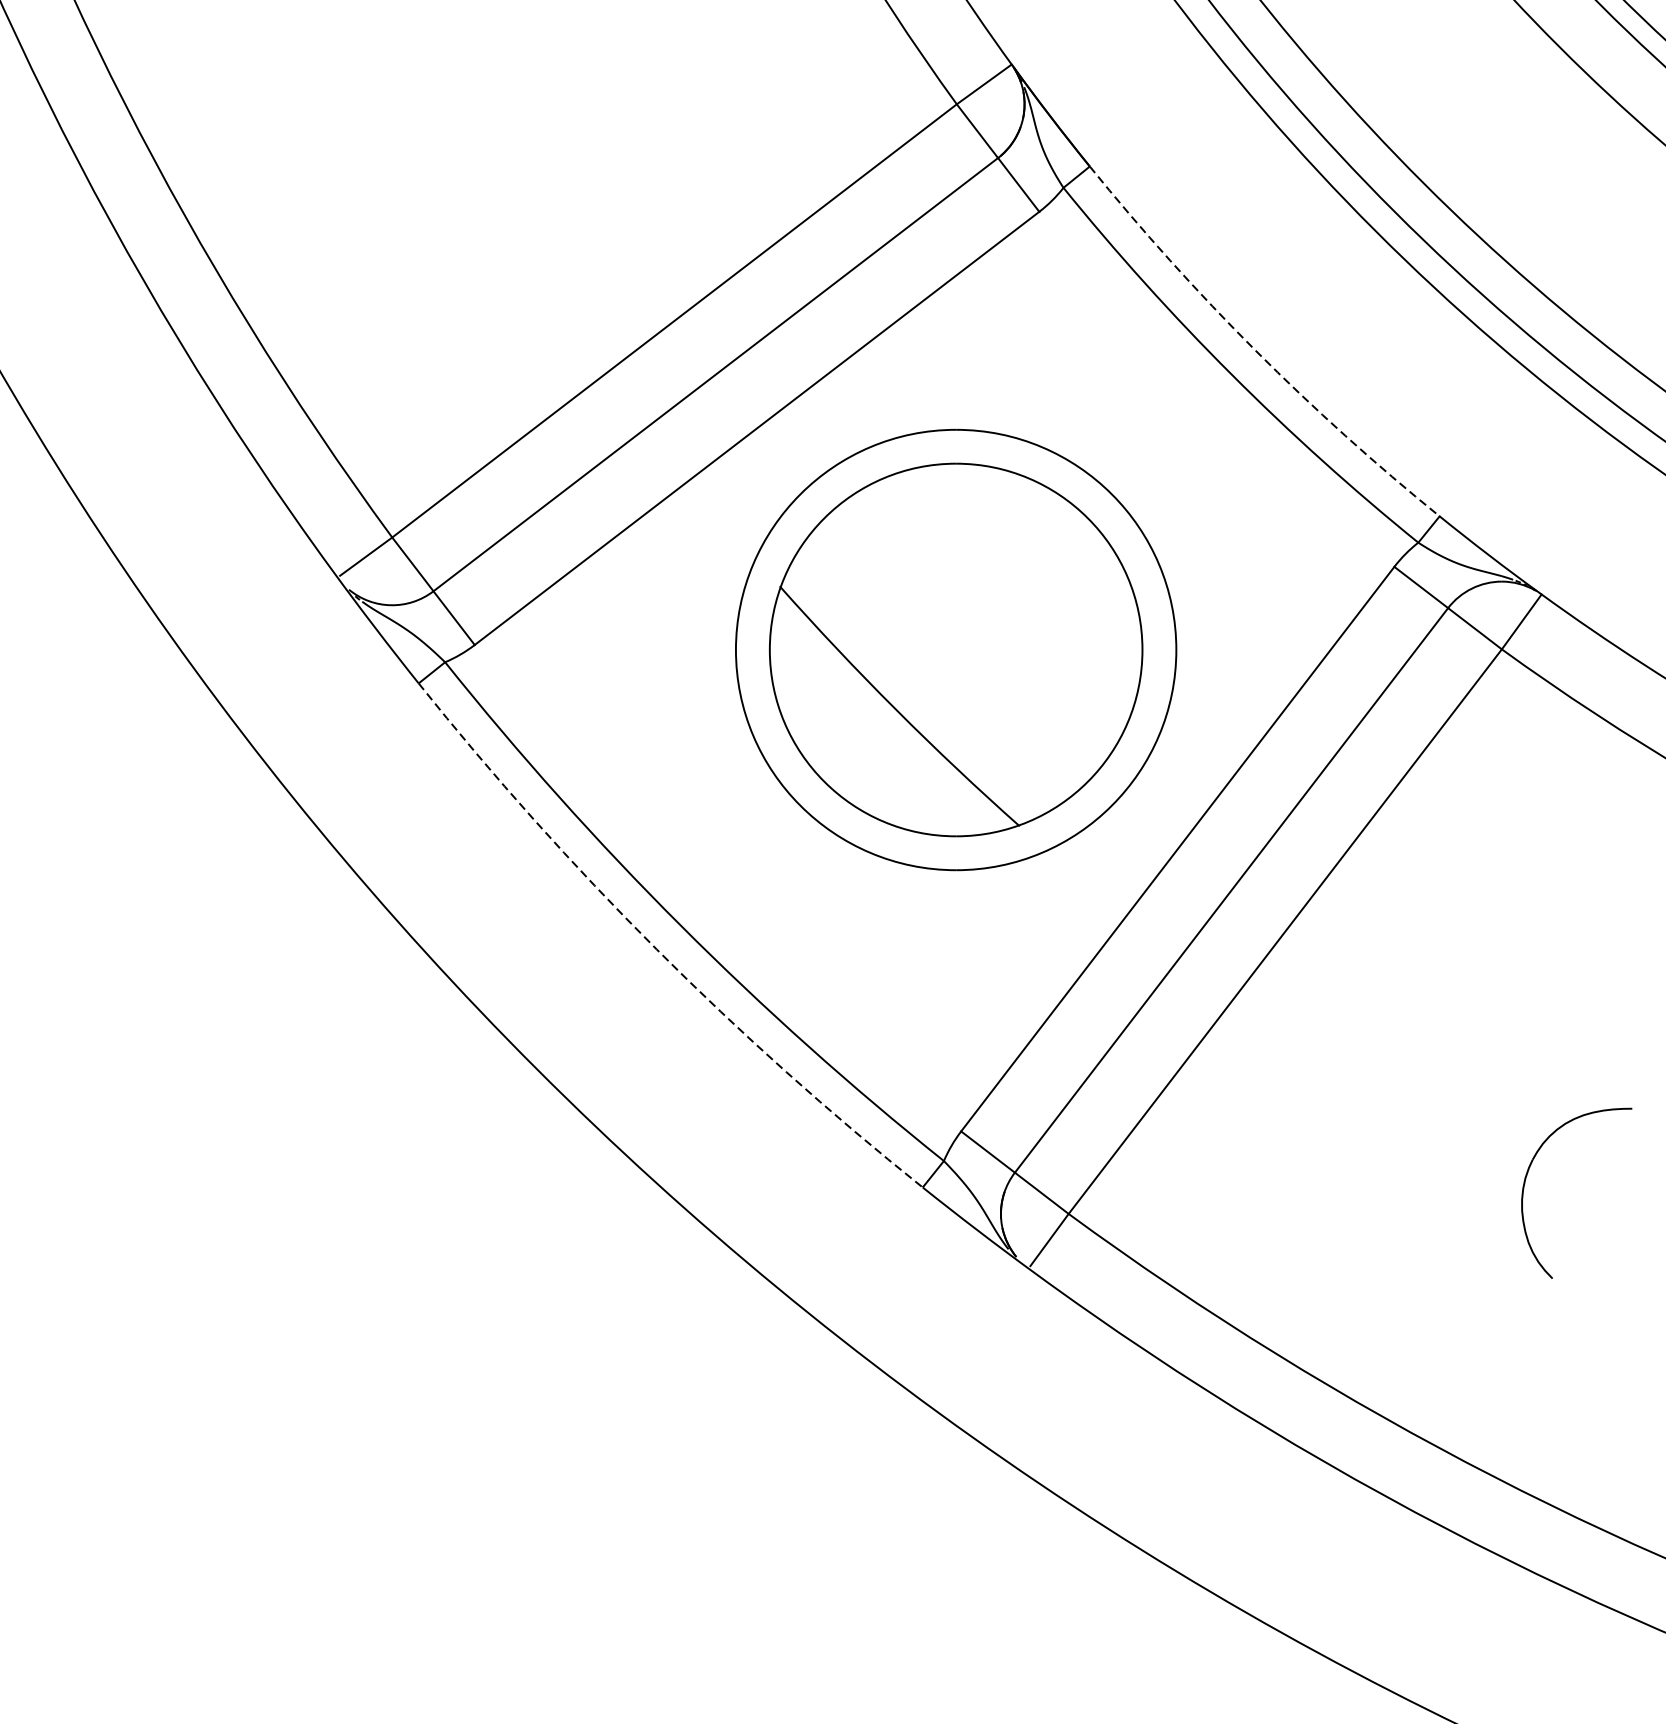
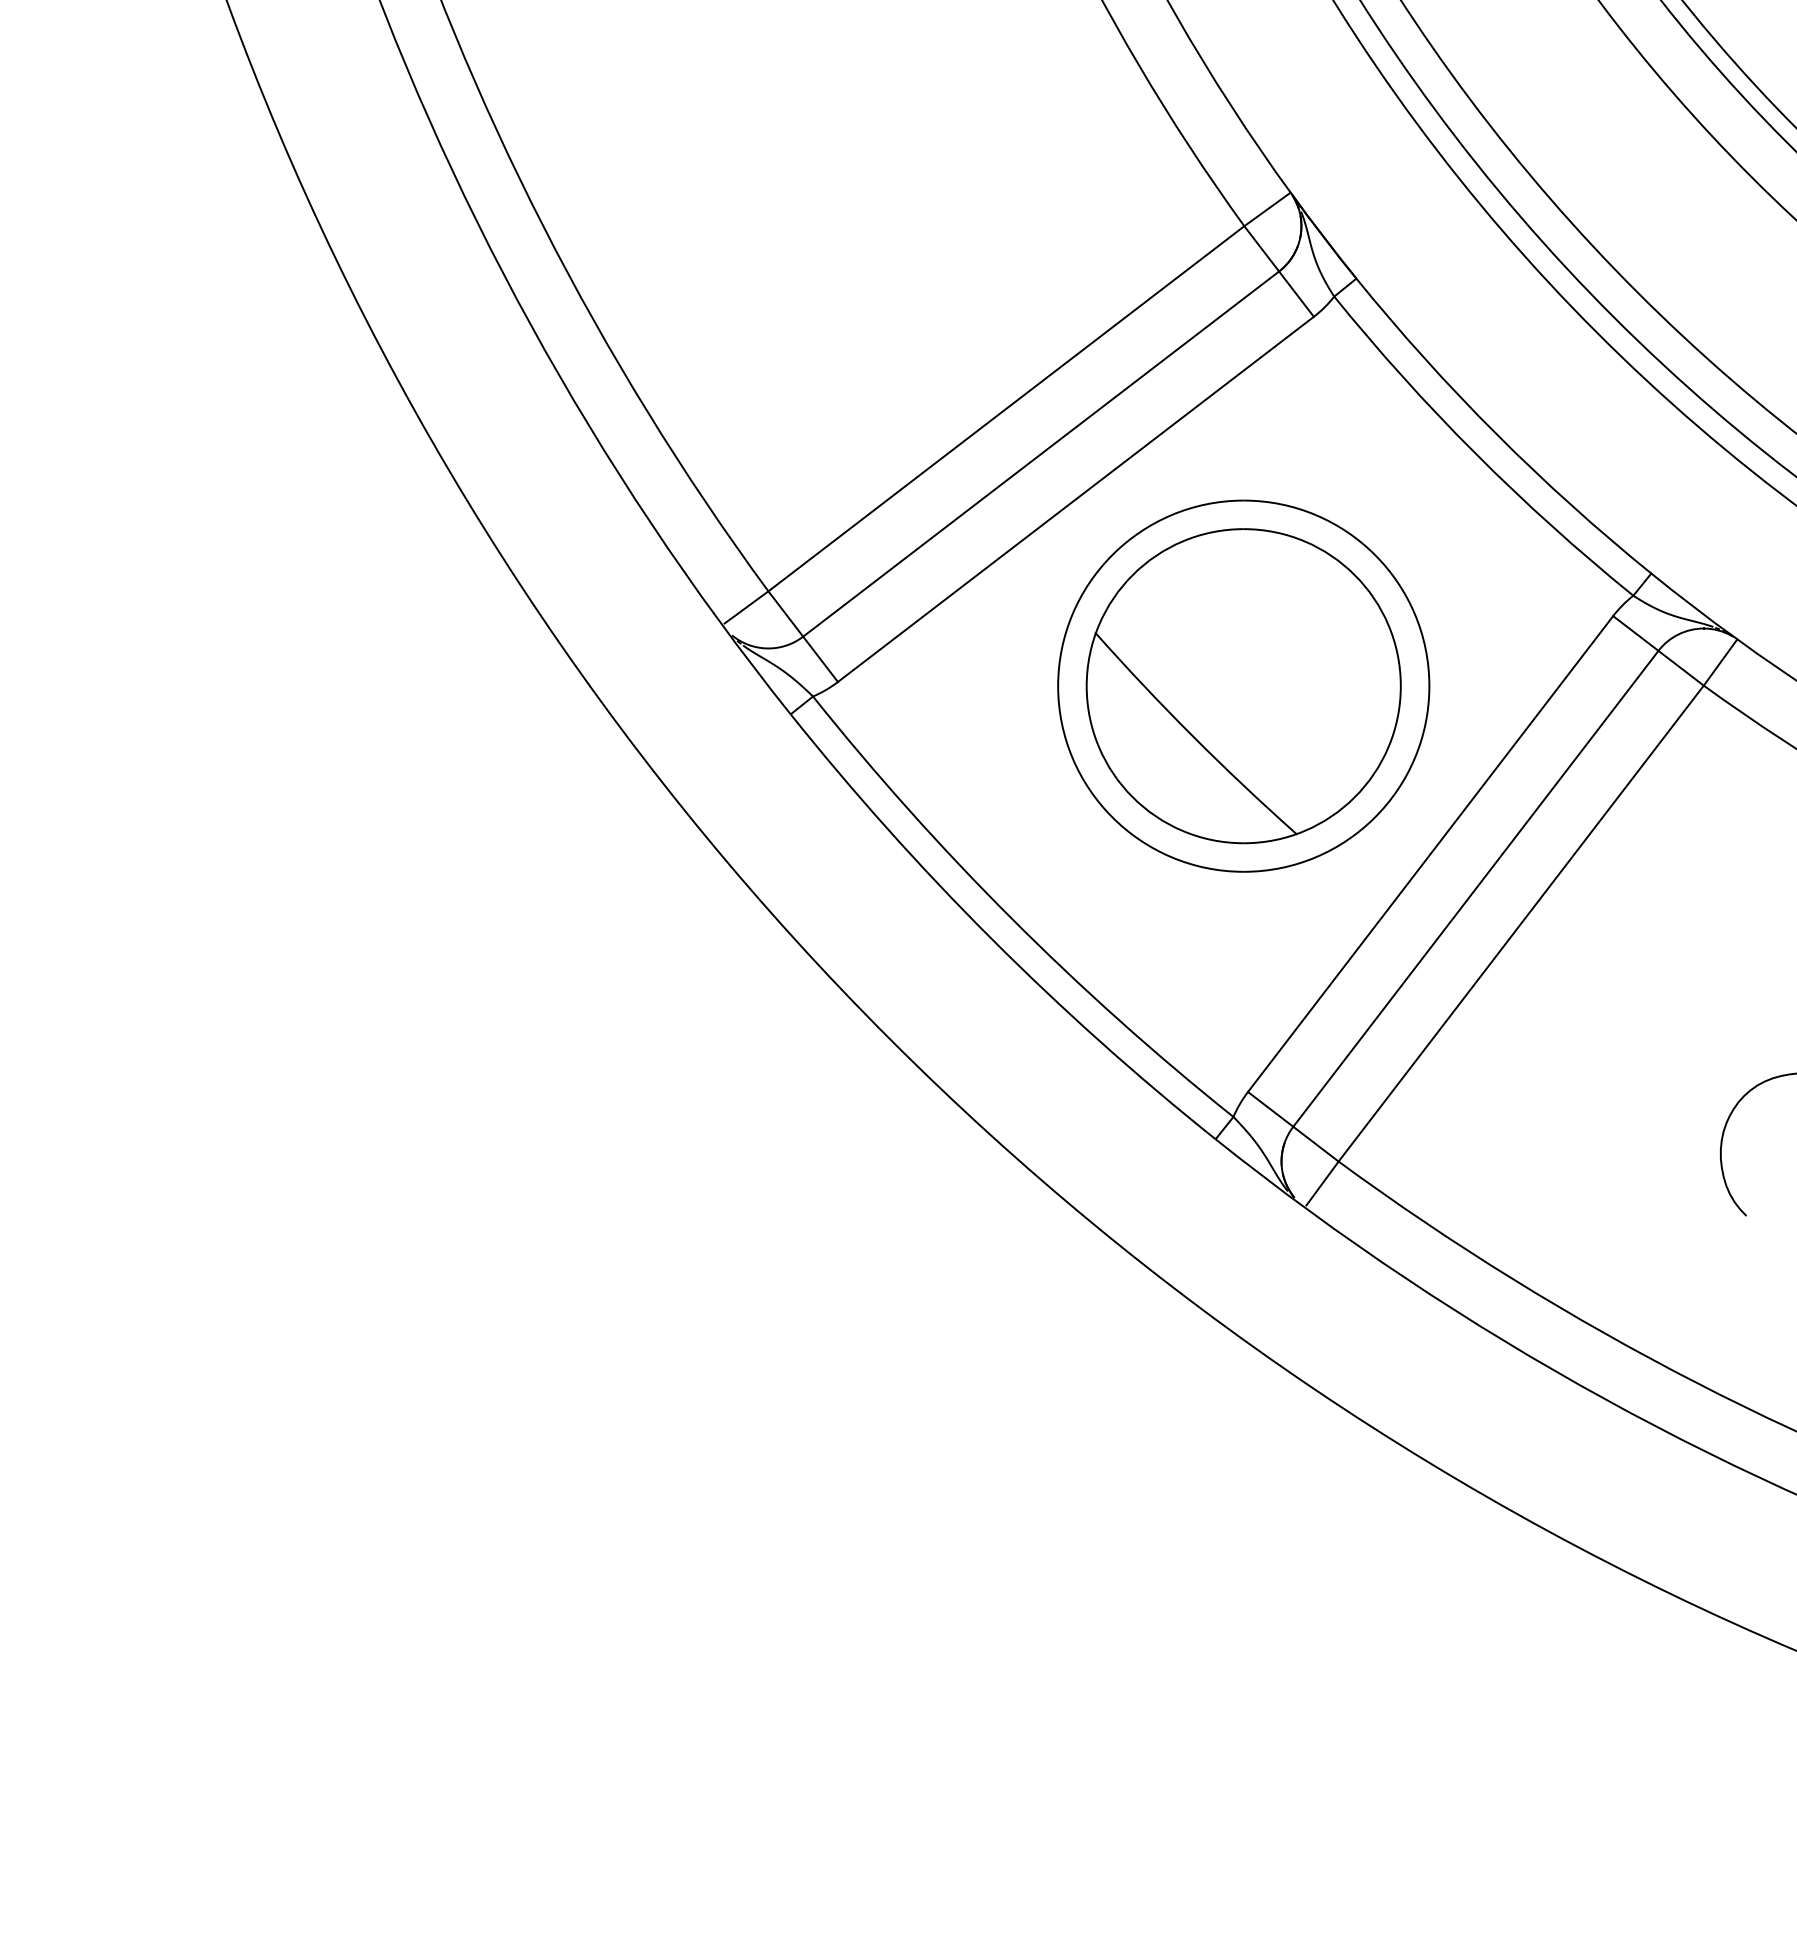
arc: (1255, 350) -> (1496, 433), dashed -> solid
arc: (656, 949) -> (991, 938), dashed -> solid

